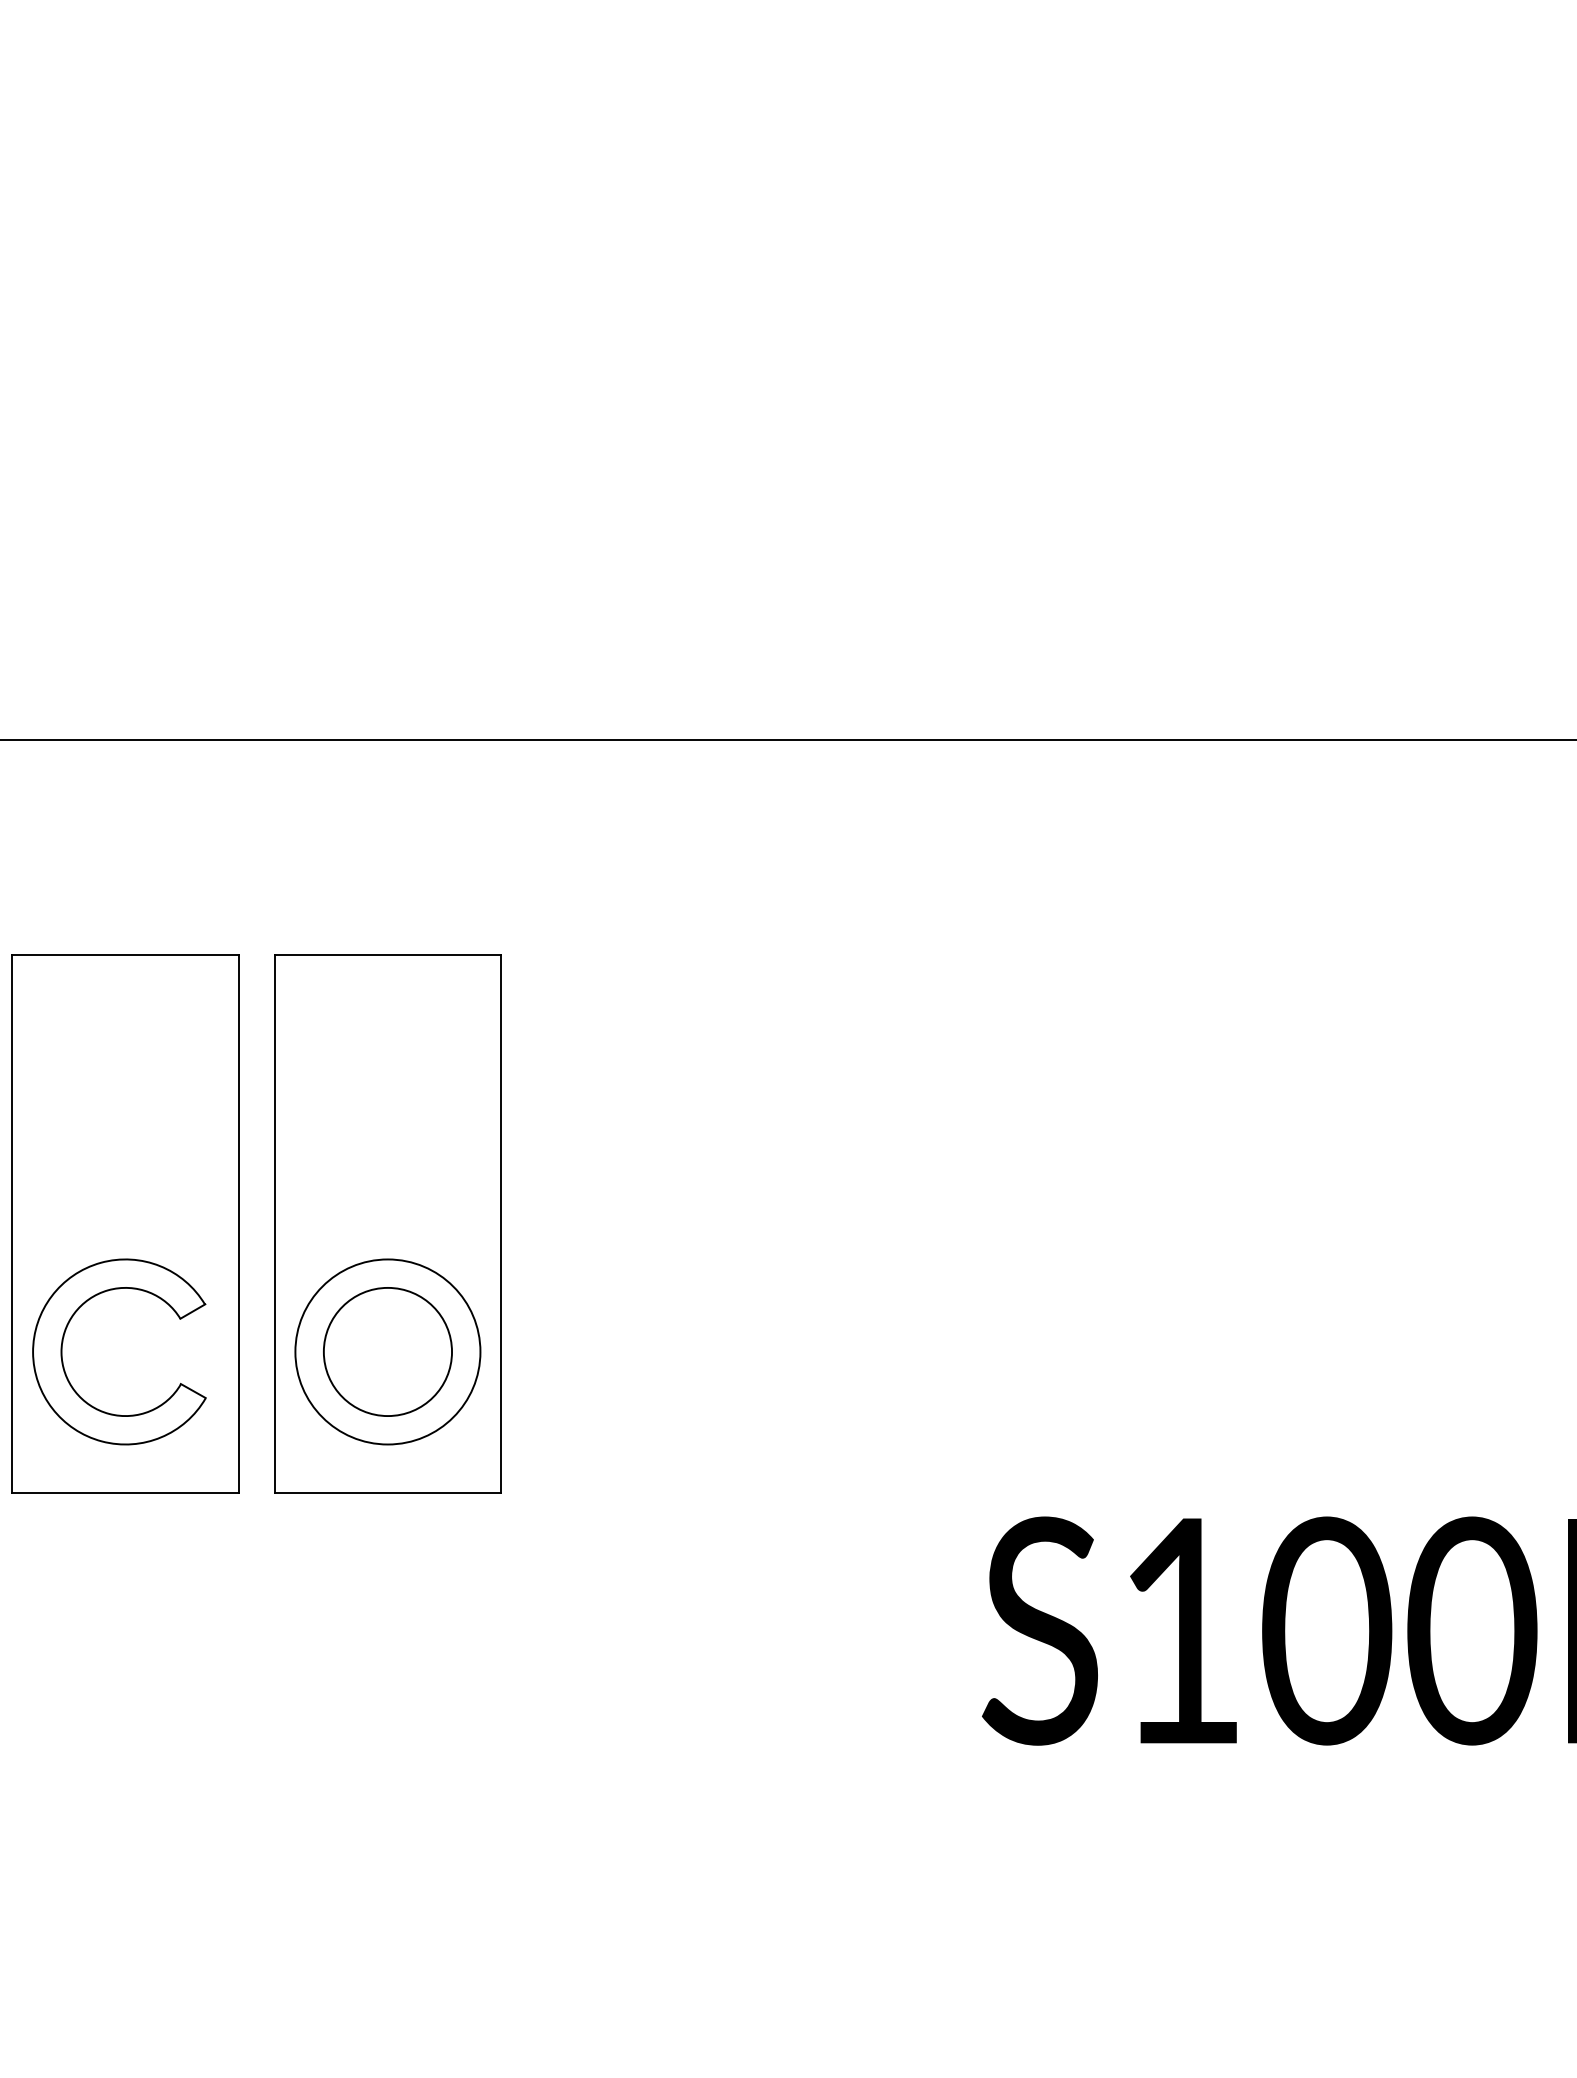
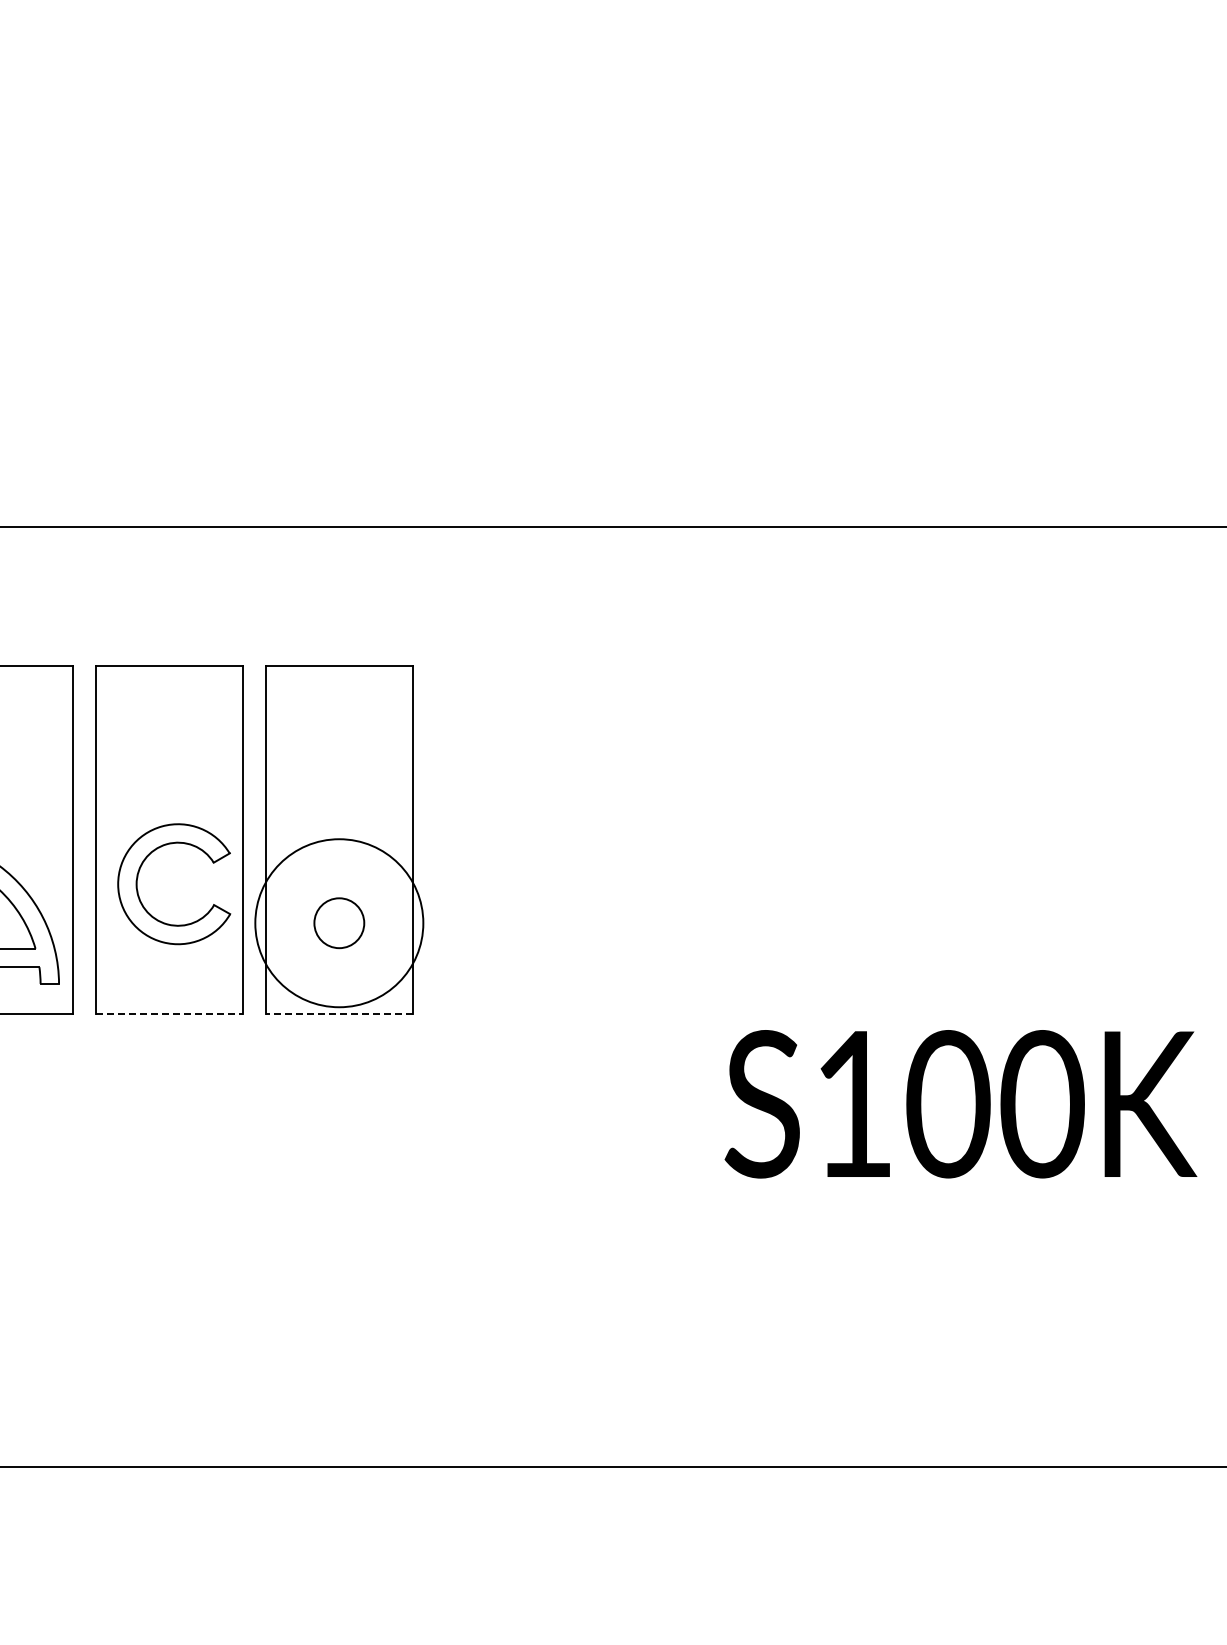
circle: (386, 1350) -> (338, 922), size x0.6
circle: (388, 1352) -> (339, 923), size x1.4
part: (64, 1361) -> (138, 890), moved
line: (126, 1492) -> (169, 1014), solid -> dashed
line: (388, 1492) -> (339, 1014), solid -> dashed

